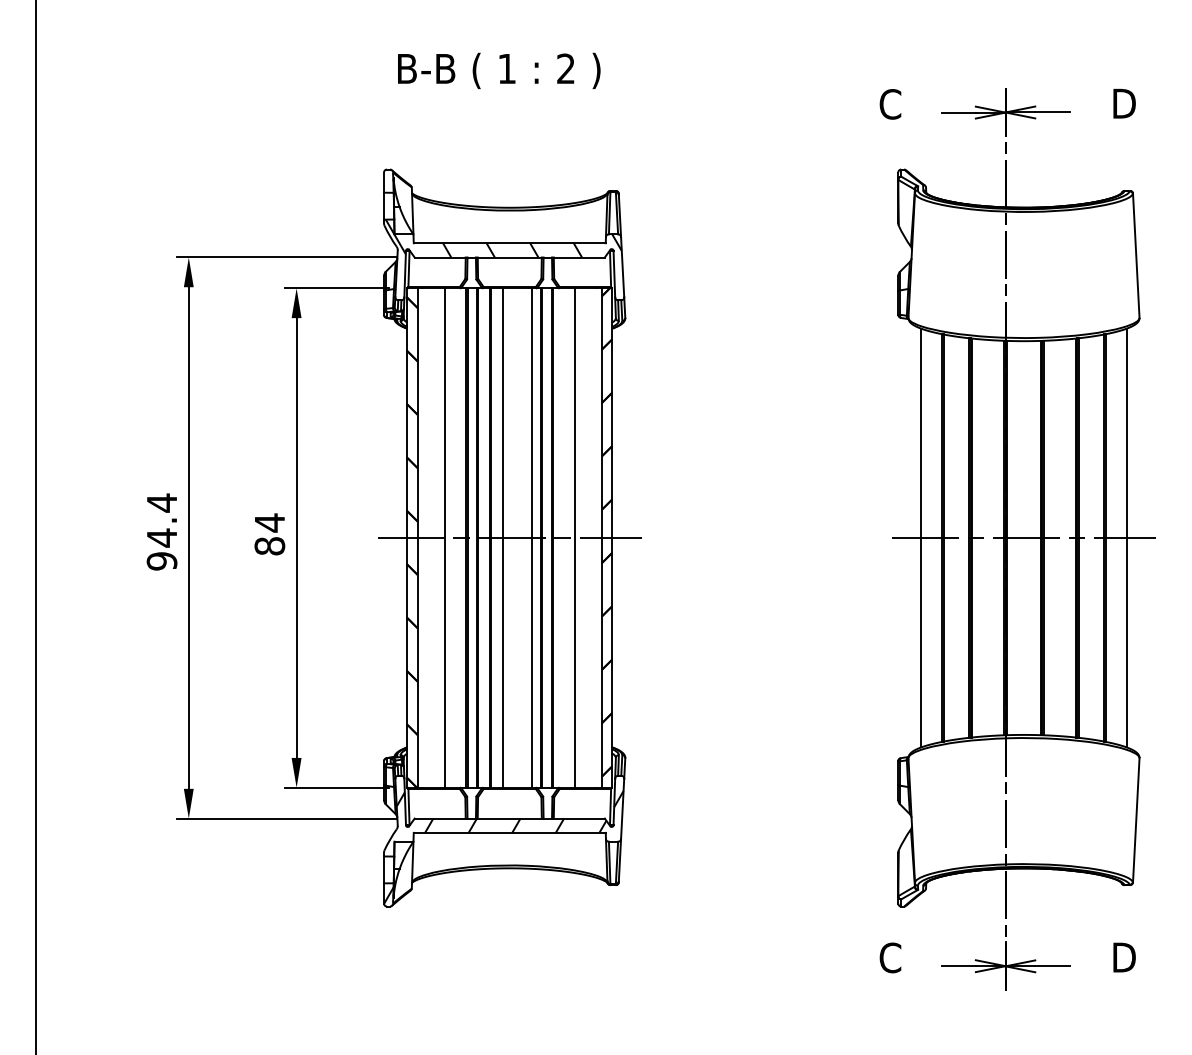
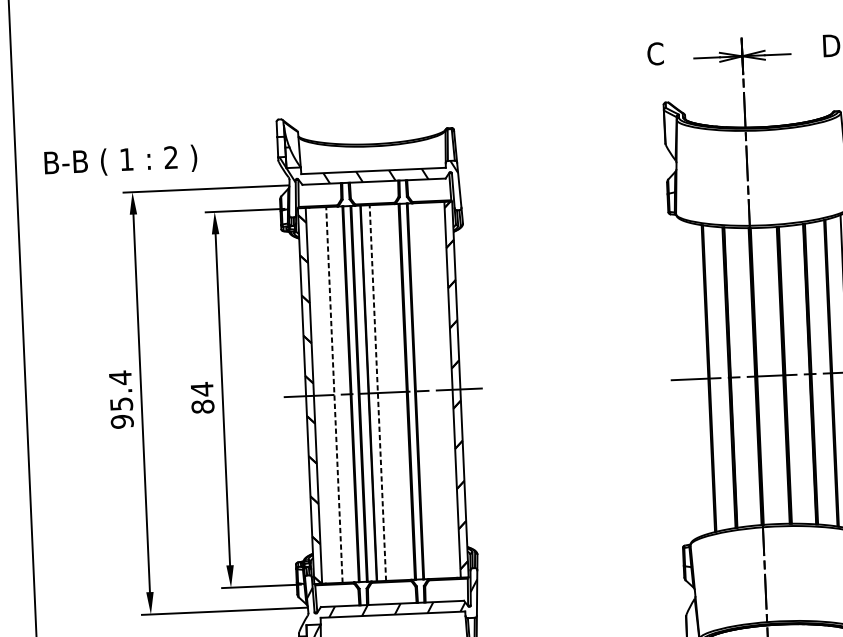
text: (499, 70) -> (121, 161), moved
text: (162, 537) -> (121, 403), 94.4 -> 95.4
line: (532, 537) -> (400, 391), removed
line: (574, 537) -> (431, 390), removed
line: (921, 537) -> (693, 378), removed
line: (444, 538) -> (334, 395), solid -> dashed
line: (502, 538) -> (377, 393), solid -> dashed

